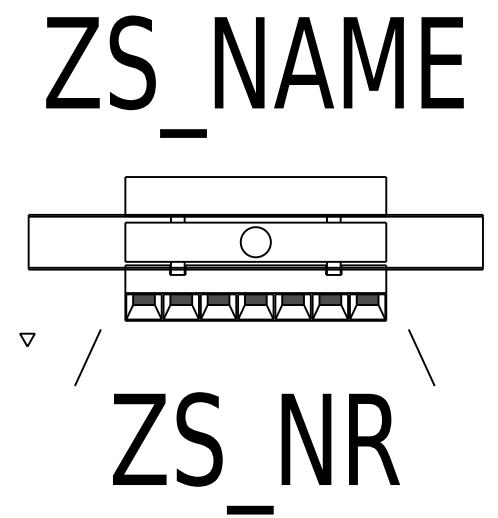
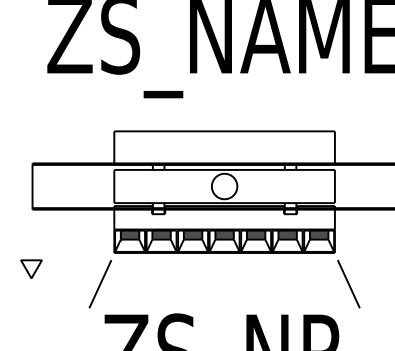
part: (27, 339) -> (31, 268), size x1.67
line: (87, 357) -> (100, 283), moved
line: (421, 357) -> (348, 283), moved

